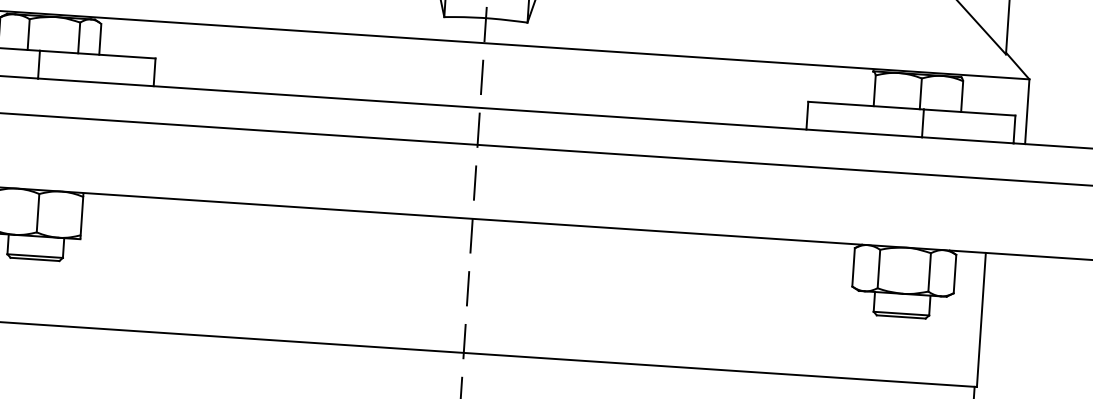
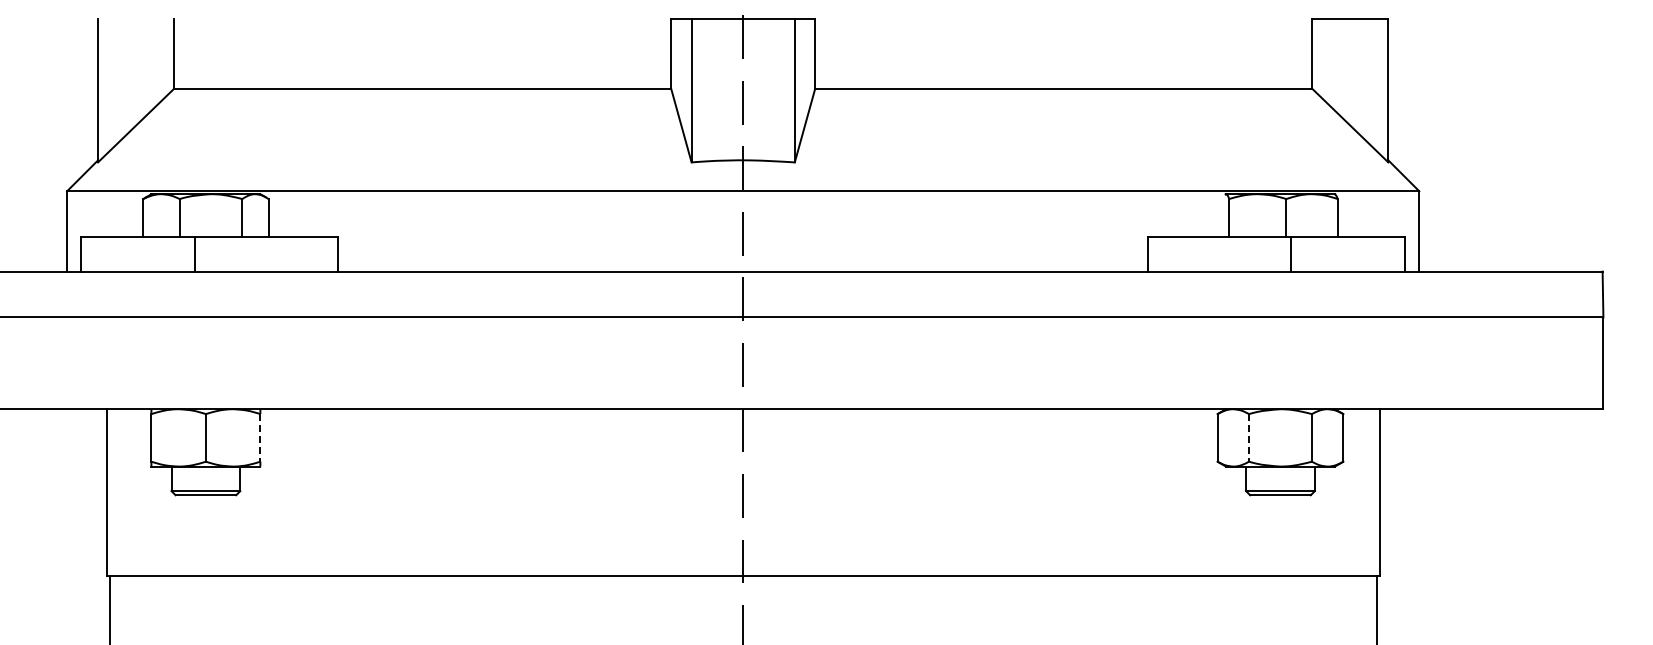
line: (82, 215) -> (260, 437), solid -> dashed
line: (879, 268) -> (1249, 437), solid -> dashed

